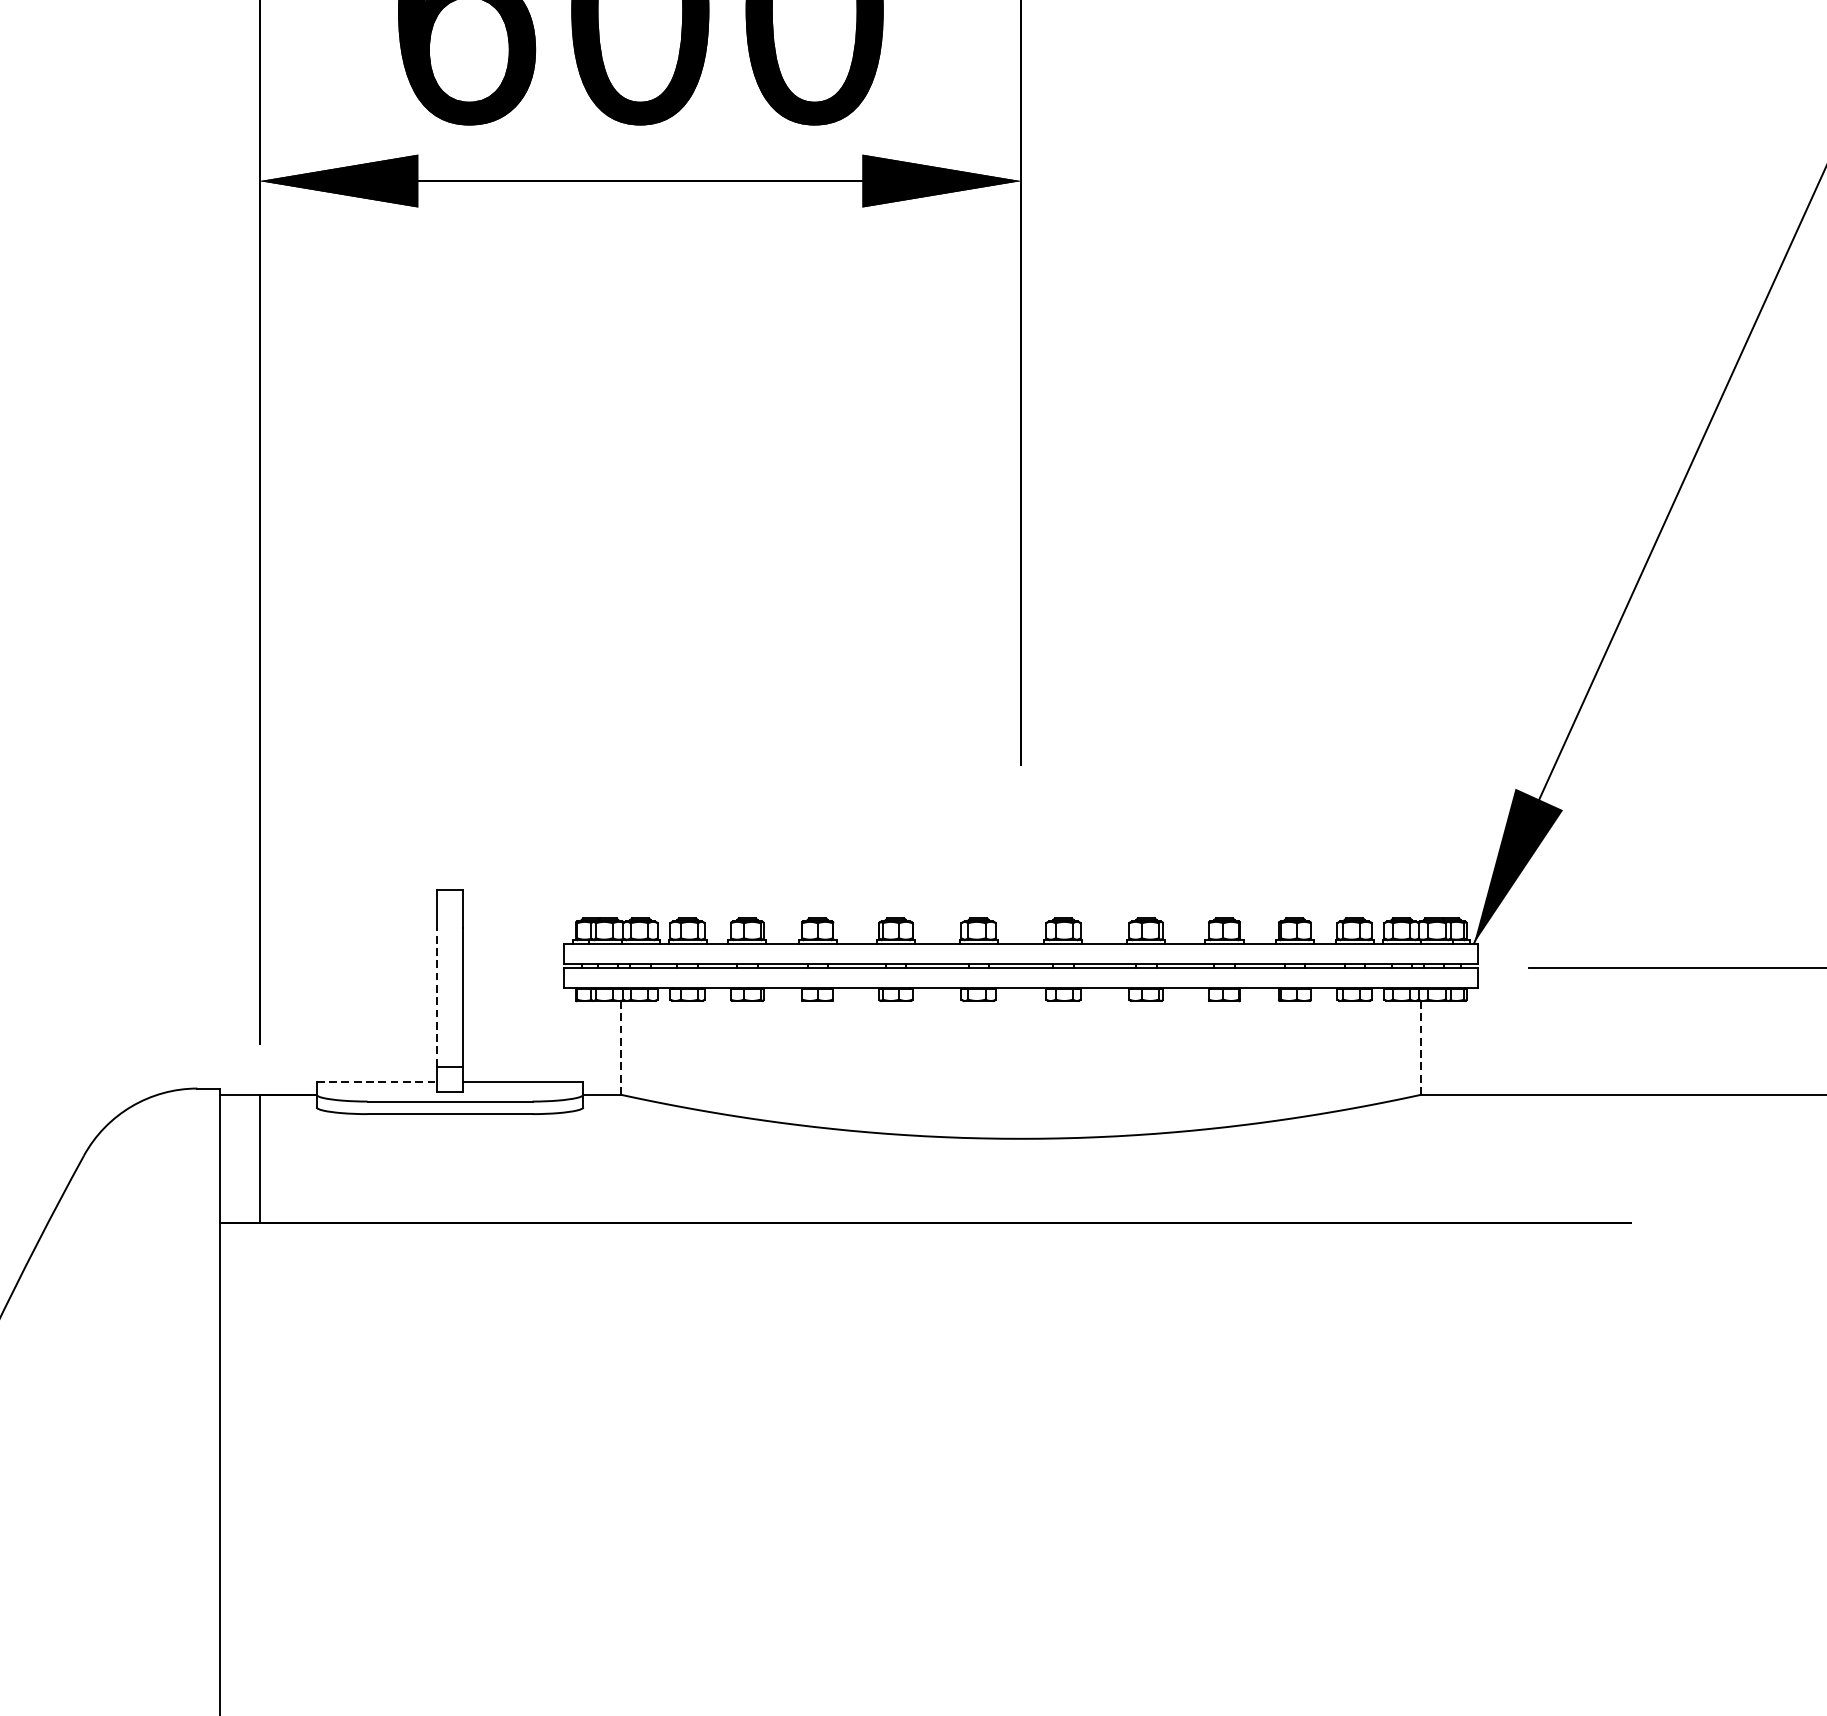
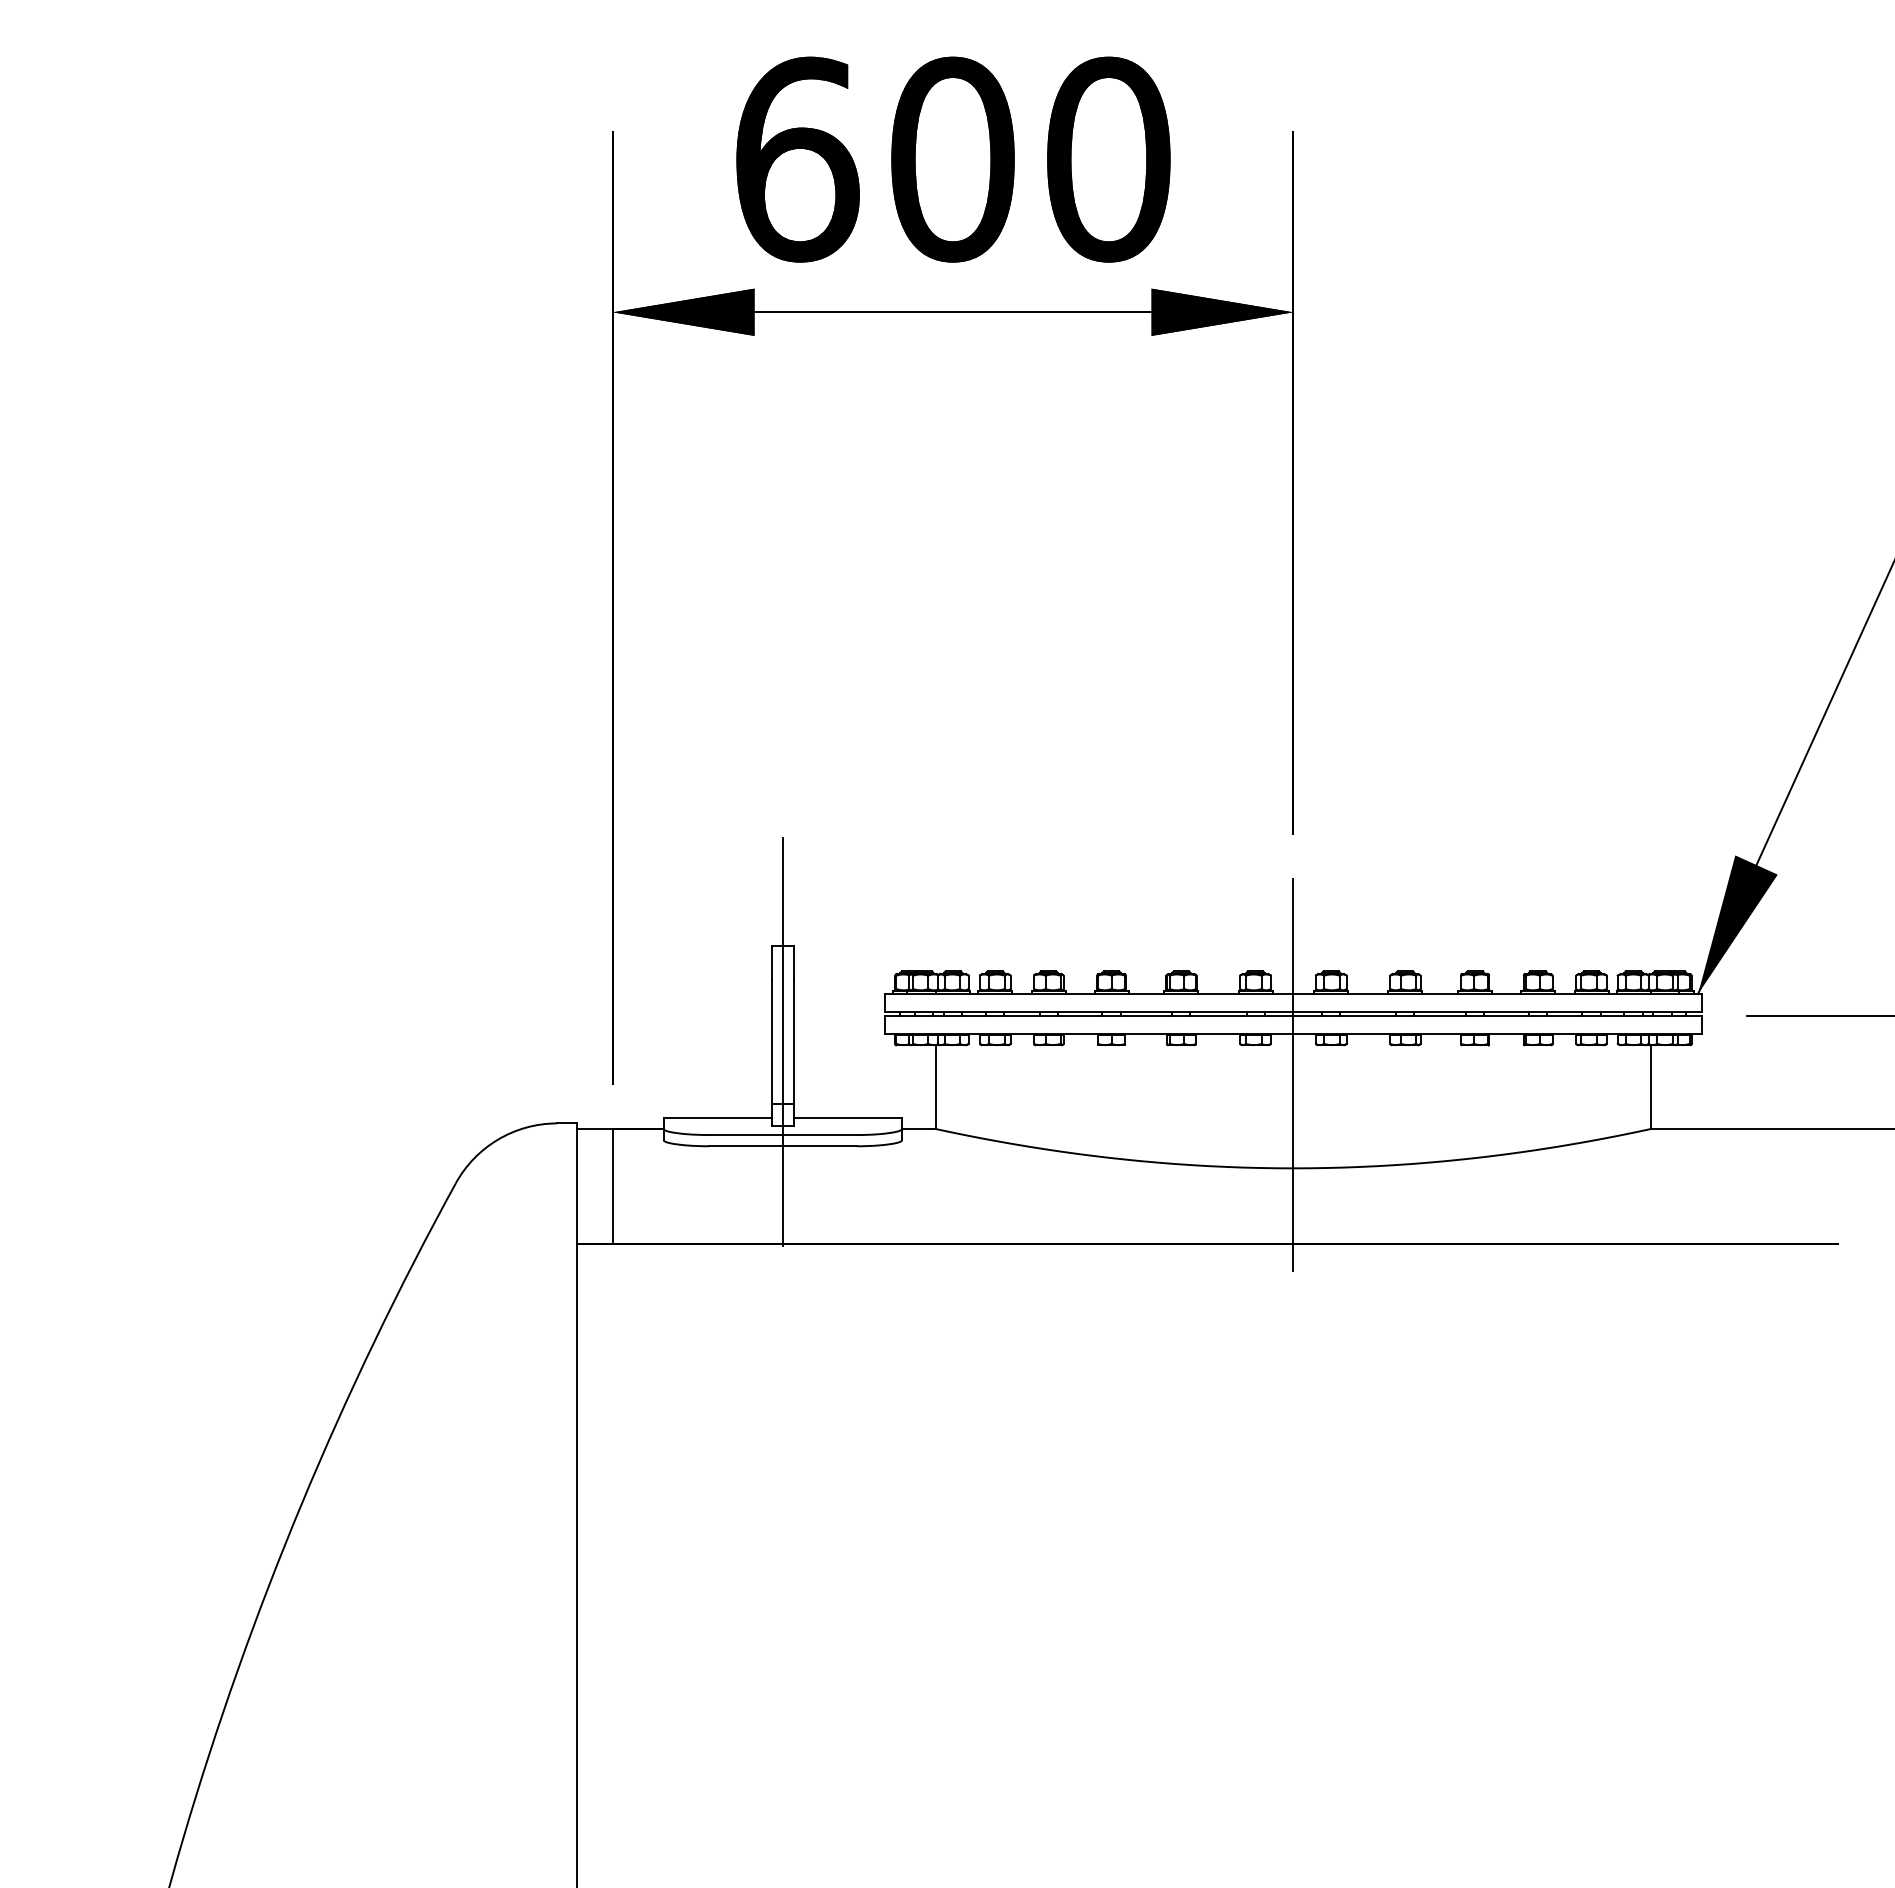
line: (437, 996) -> (771, 1041), dashed -> solid
line: (449, 996) -> (782, 1041), added
line: (1021, 1033) -> (1293, 1074), added
line: (621, 1048) -> (936, 1087), dashed -> solid
line: (1420, 1048) -> (1650, 1087), dashed -> solid
line: (376, 1081) -> (717, 1117), dashed -> solid

